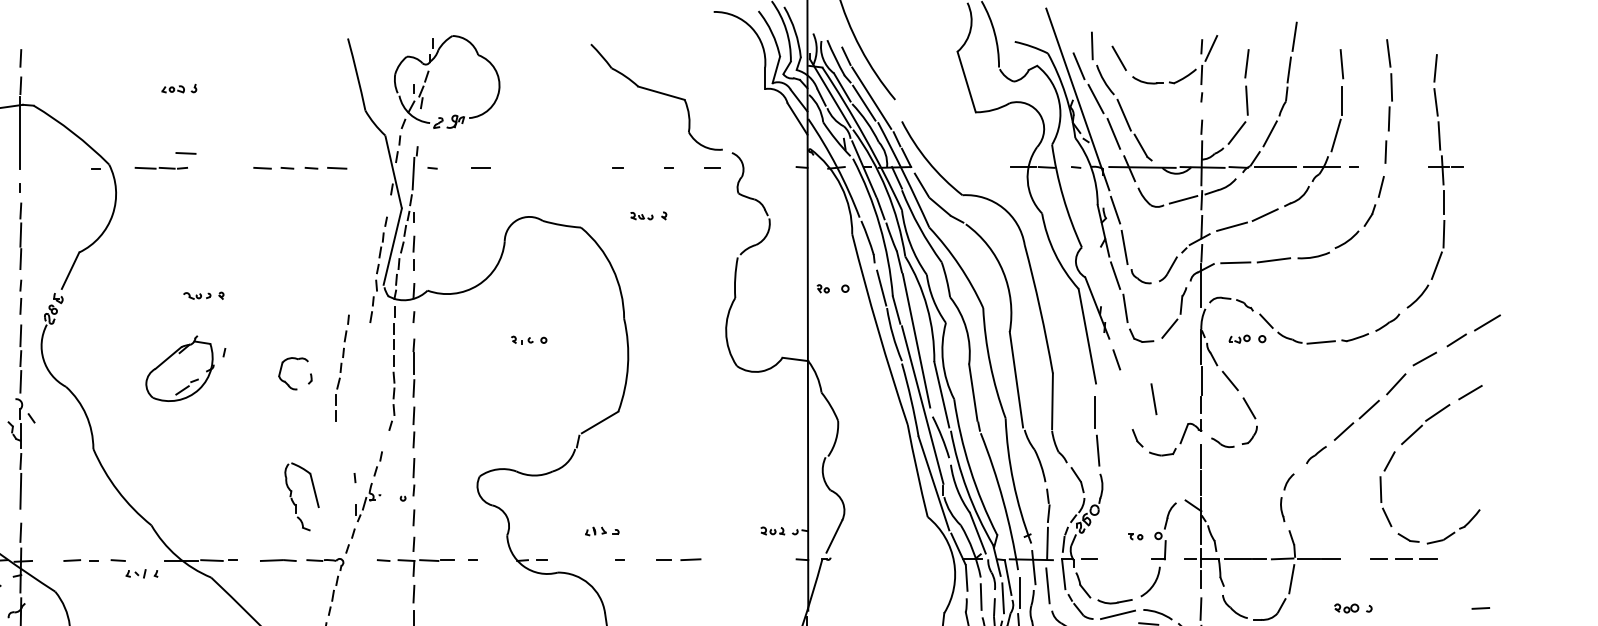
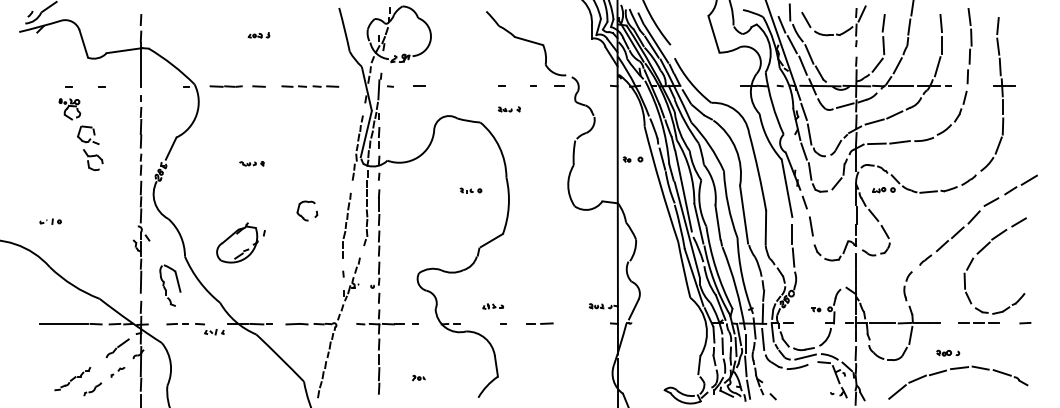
part: (178, 88) -> (258, 35), moved
line: (185, 153) -> (258, 86), moved
part: (648, 216) -> (509, 109), moved
part: (528, 339) -> (470, 190), moved
part: (185, 367) -> (240, 242), moved
part: (341, 367) -> (346, 225), moved
line: (1154, 399) -> (811, 226), moved
part: (302, 496) -> (170, 285), moved
line: (1481, 608) -> (1025, 323), moved

